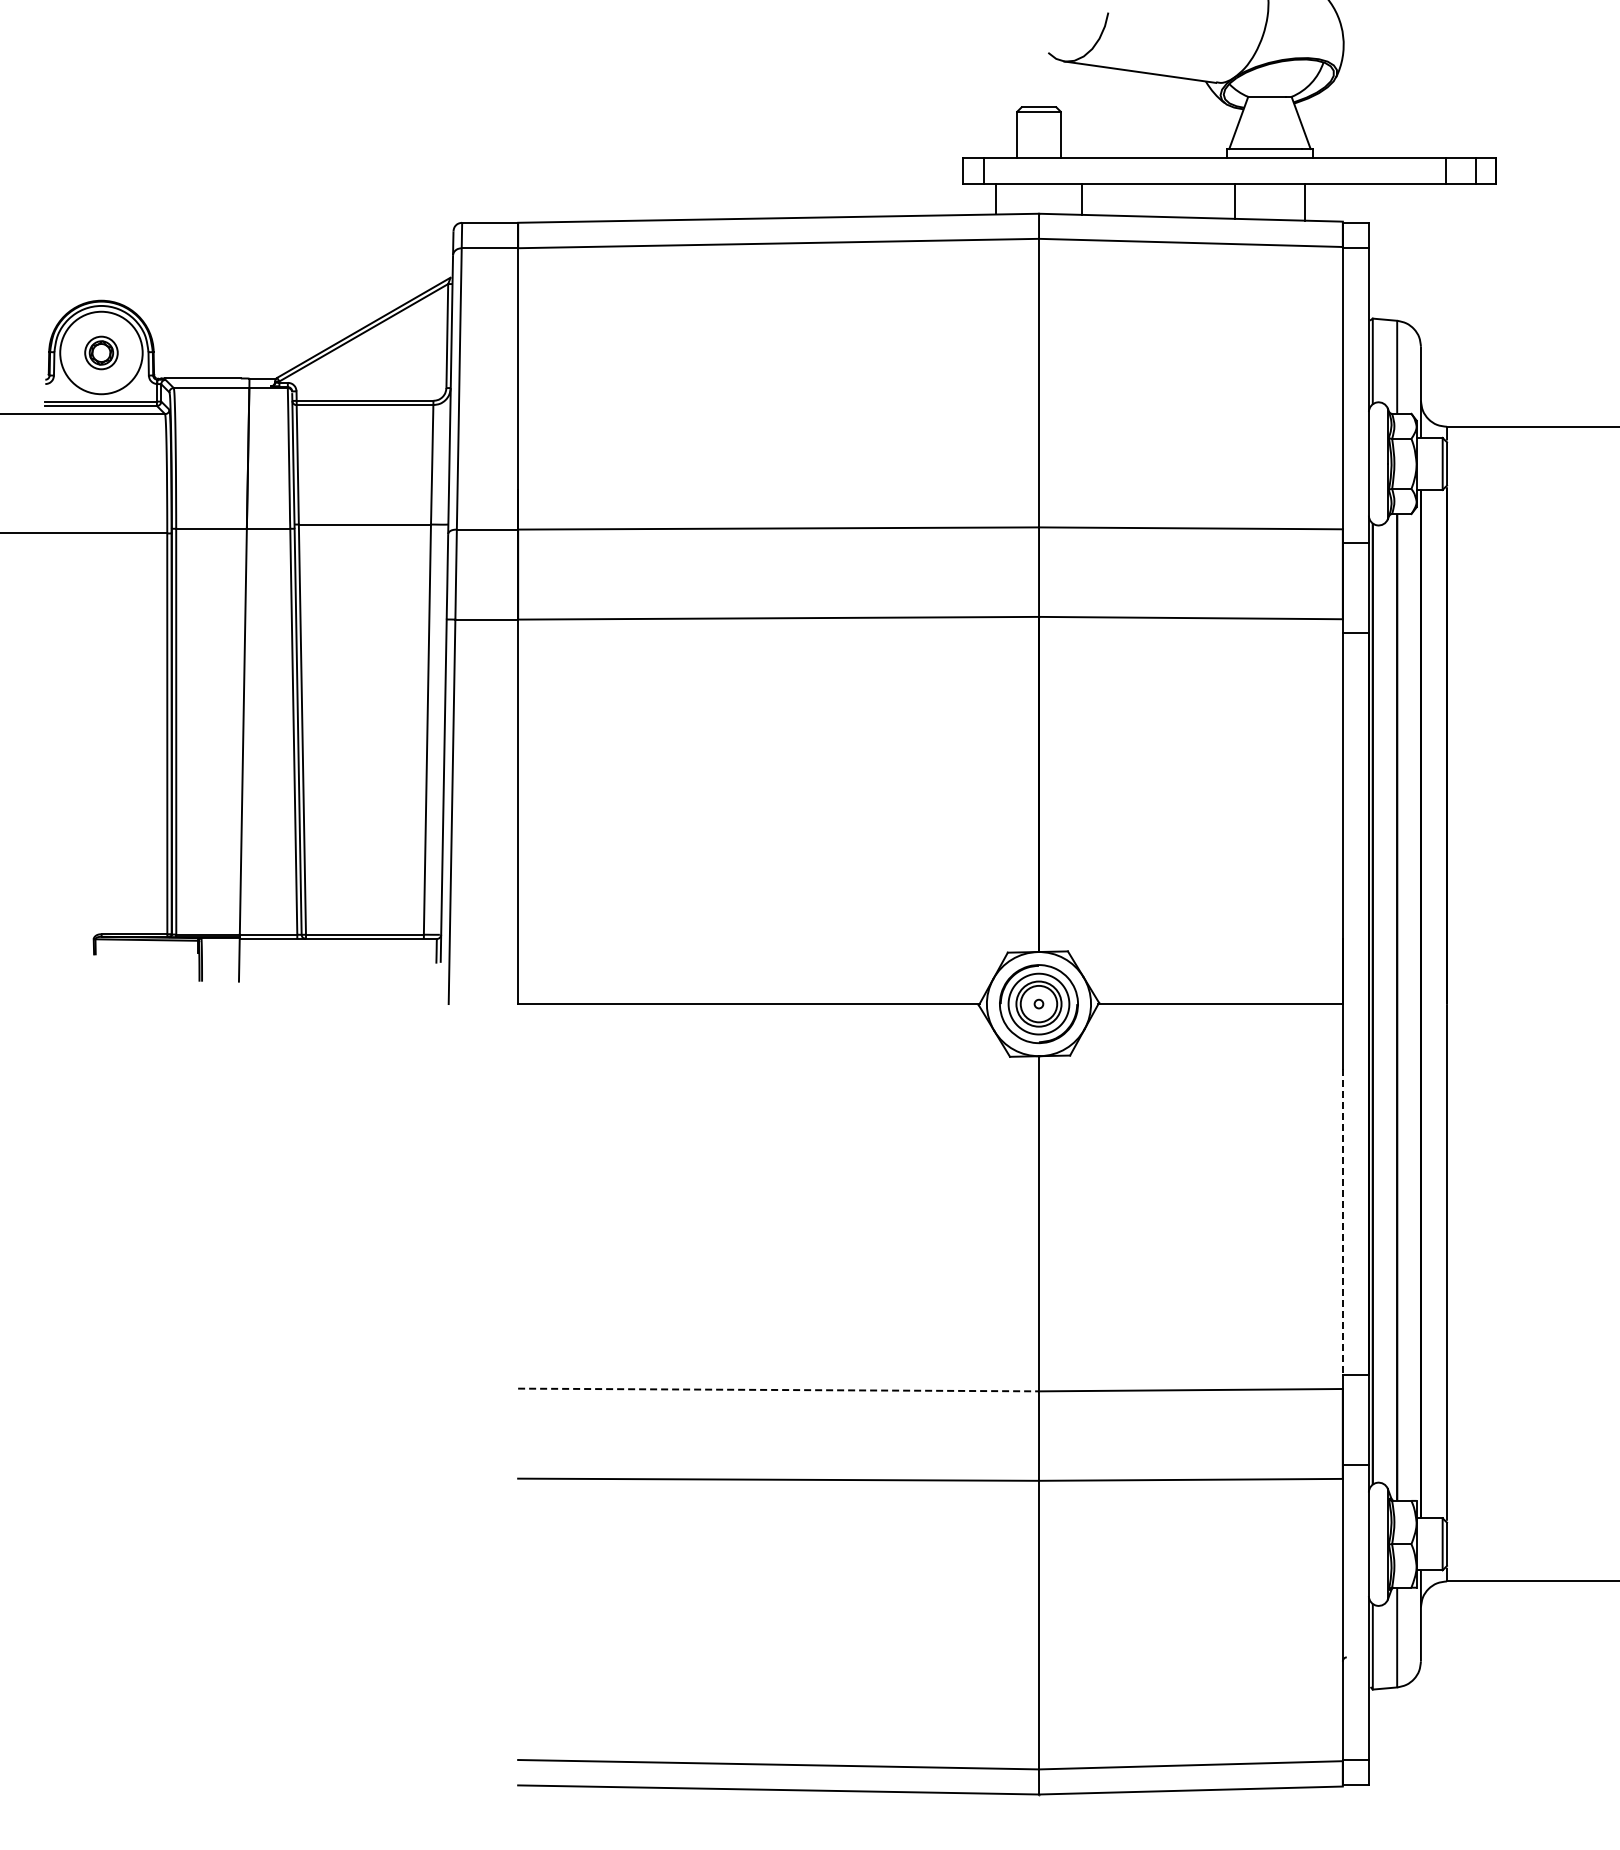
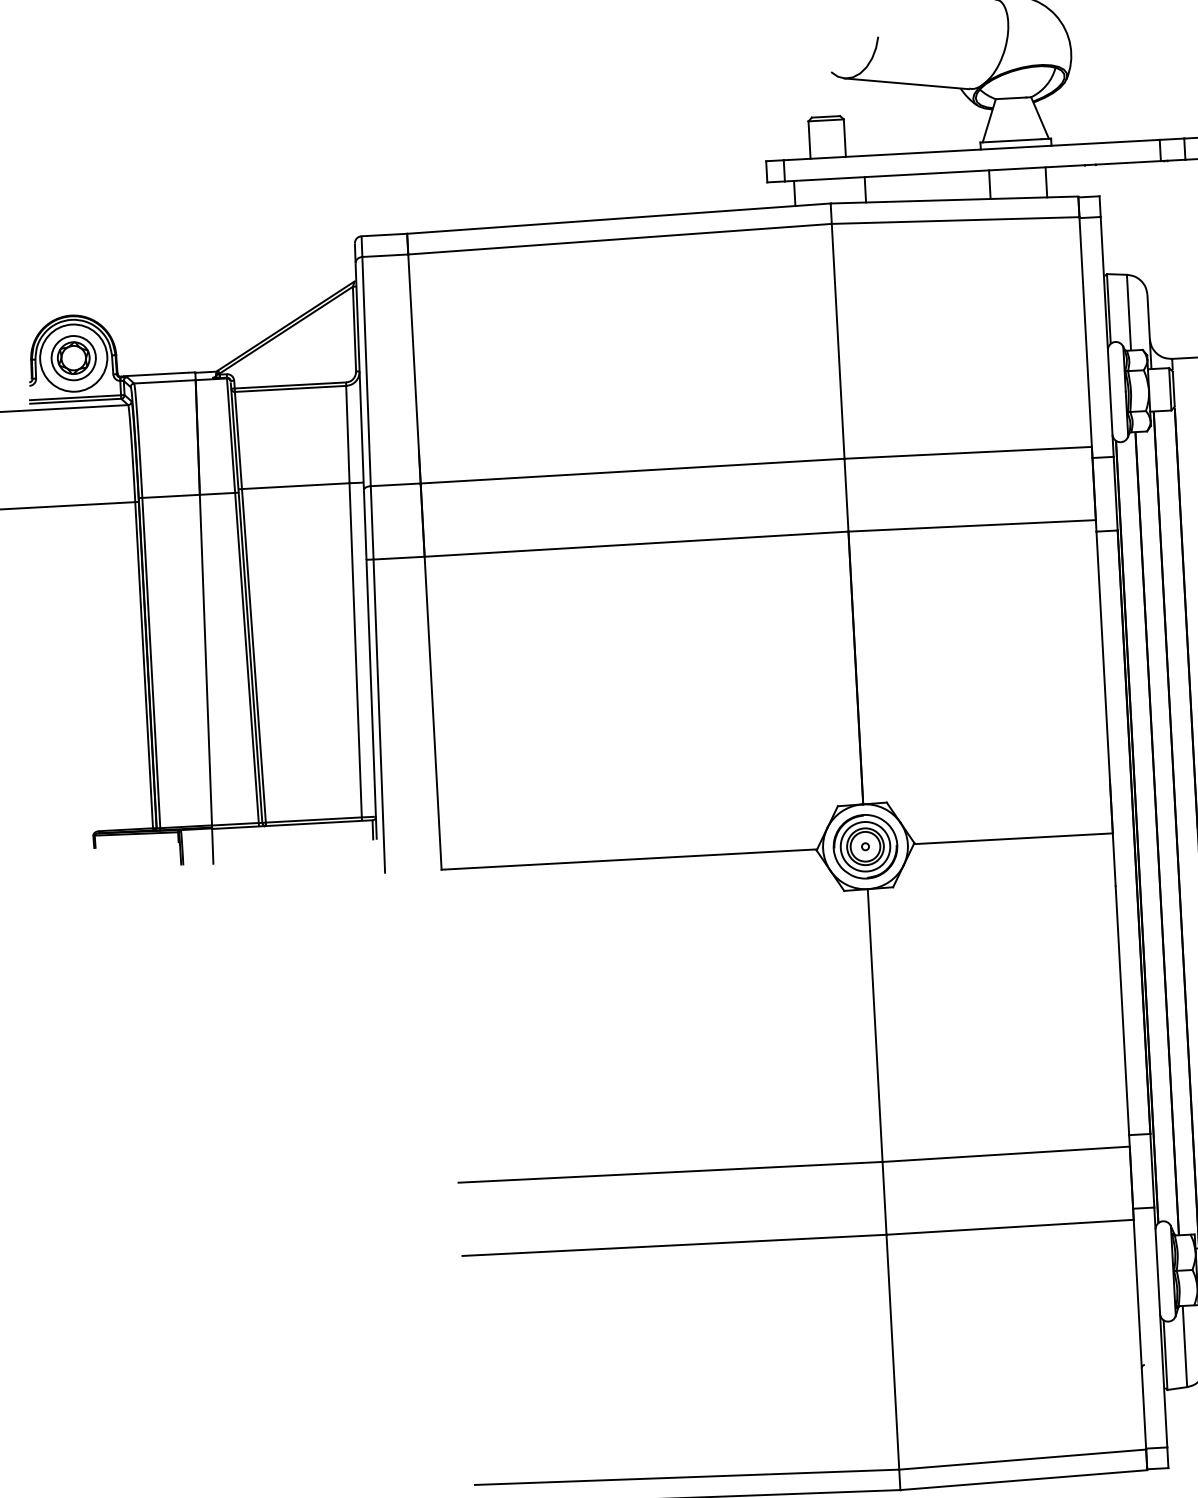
part: (101, 352) -> (73, 357), size x1.67
line: (1342, 1222) -> (1122, 1011), dashed -> solid
line: (779, 1390) -> (671, 1172), dashed -> solid

